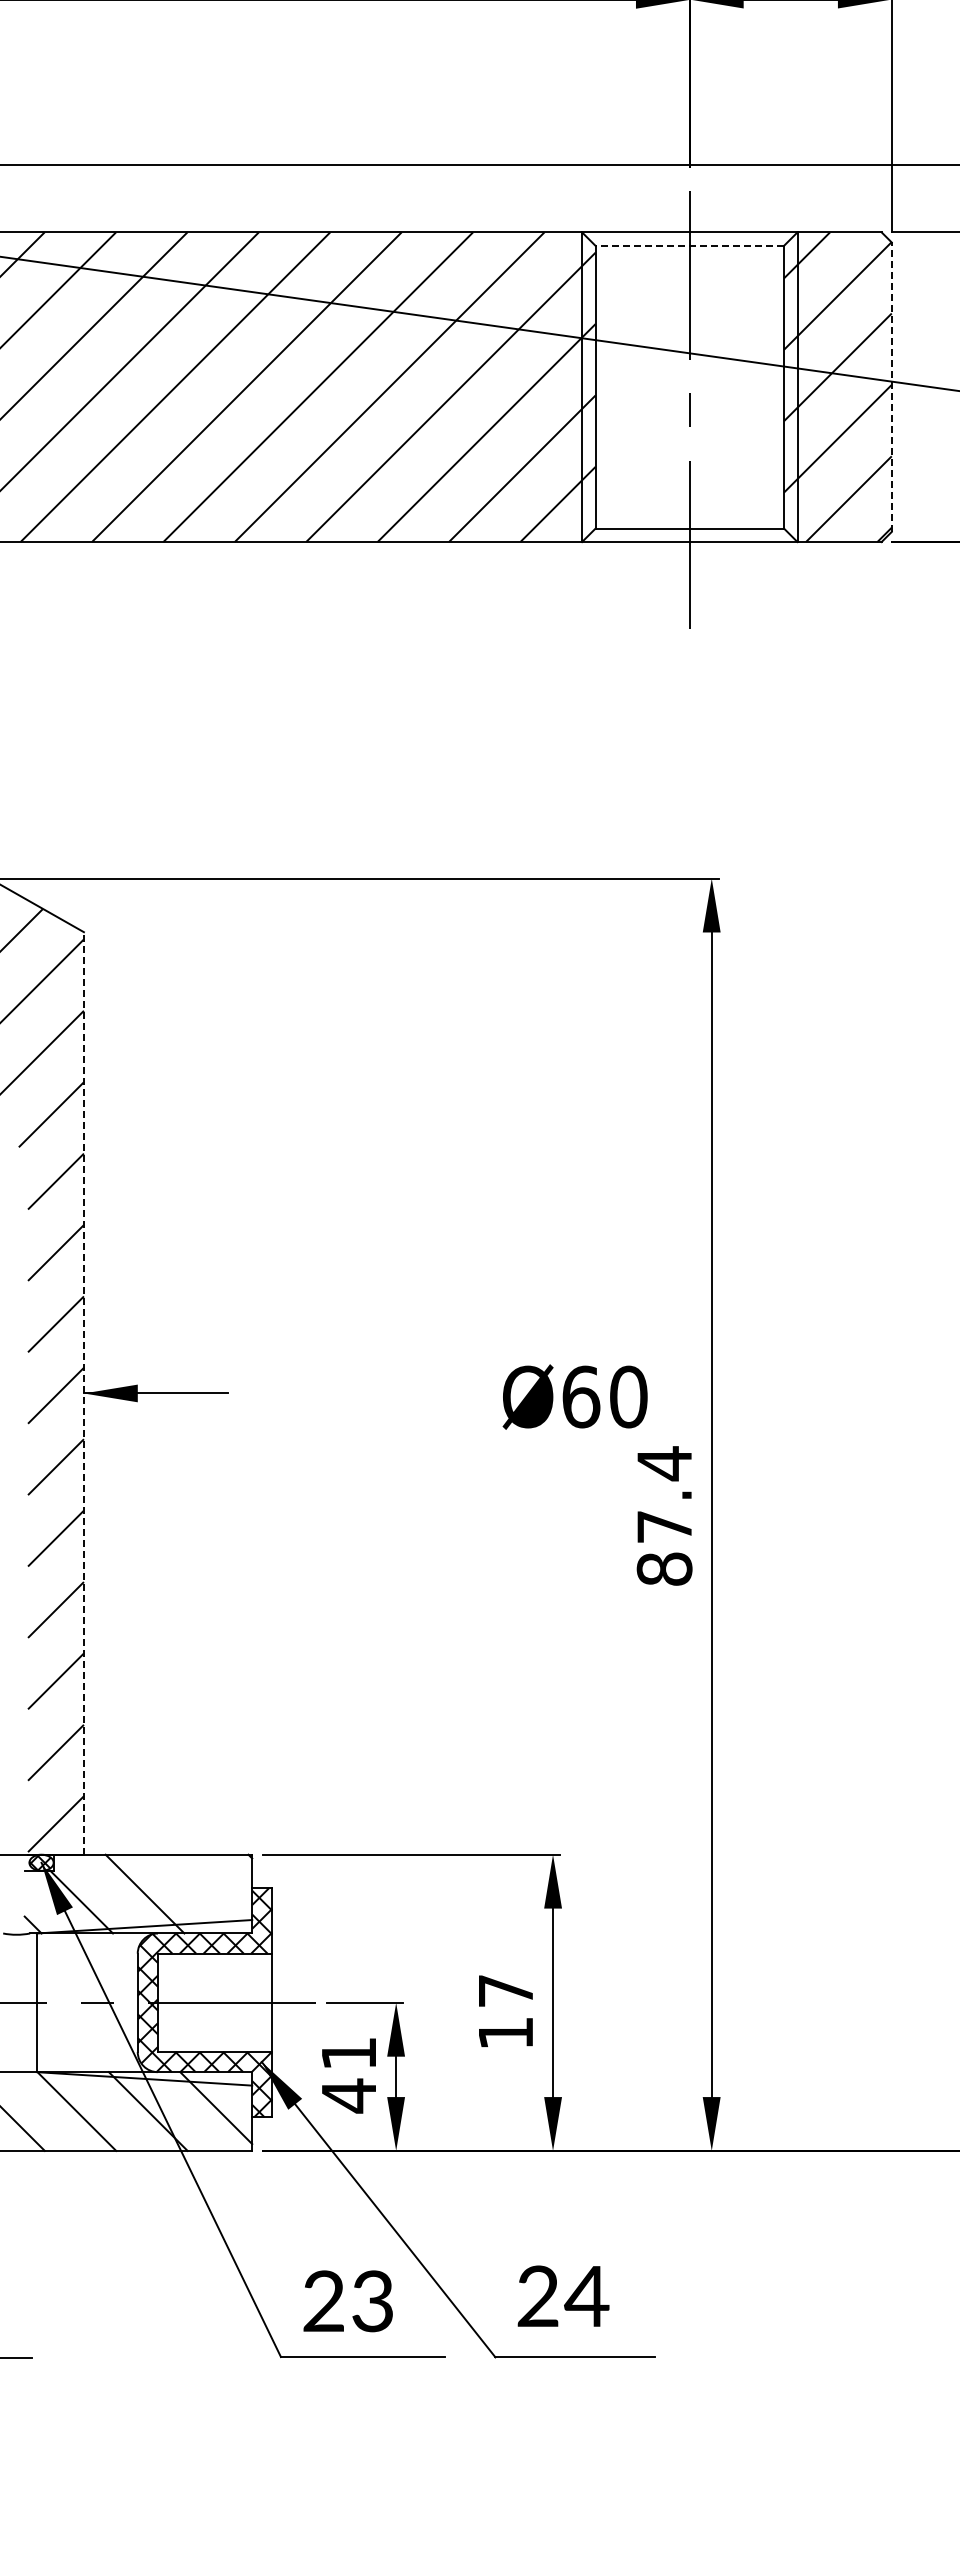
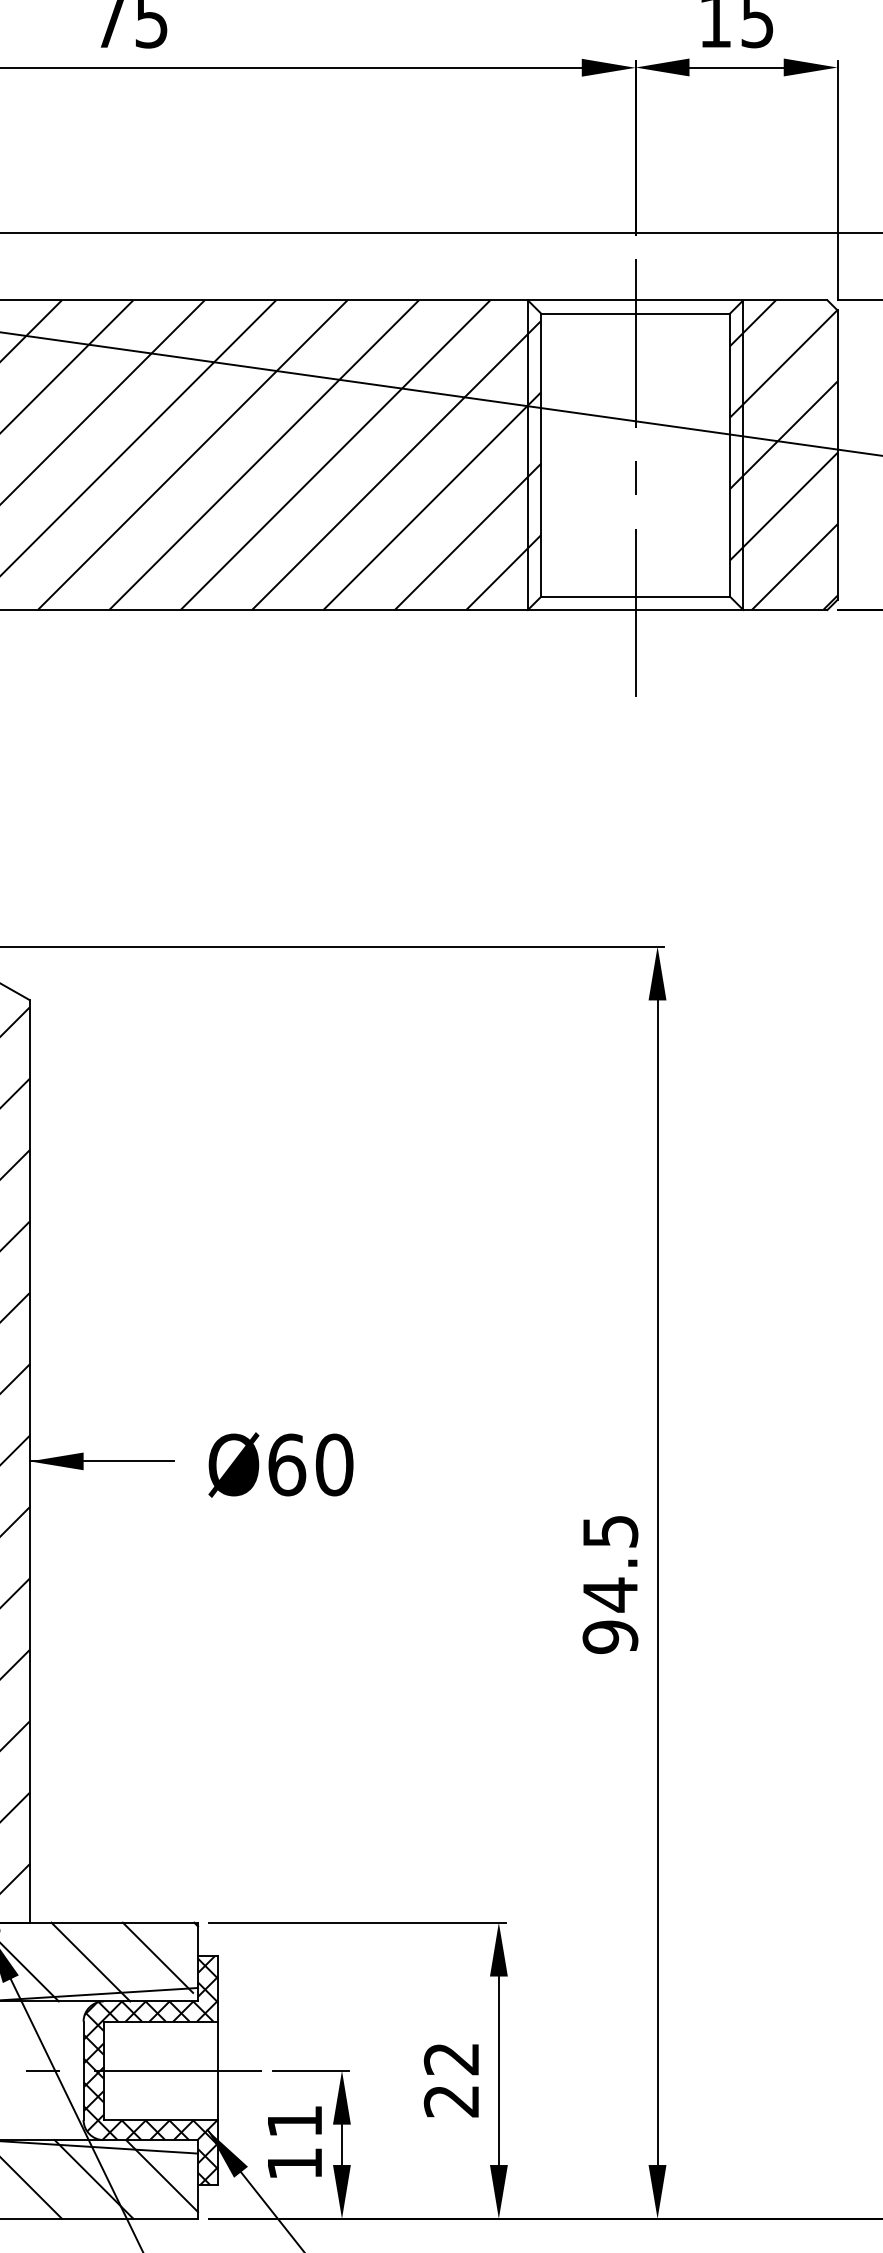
line: (689, 245) -> (635, 313), dashed -> solid
line: (891, 387) -> (837, 455), dashed -> solid
line: (83, 1392) -> (29, 1460), dashed -> solid
text: (574, 1396) -> (280, 1464), moved
text: (664, 1516) -> (610, 1584), 87.4 -> 94.5
line: (212, 1889) -> (158, 1957), added
text: (505, 2012) -> (451, 2080), 17 -> 22
text: (348, 2095) -> (294, 2163), 41 -> 11

